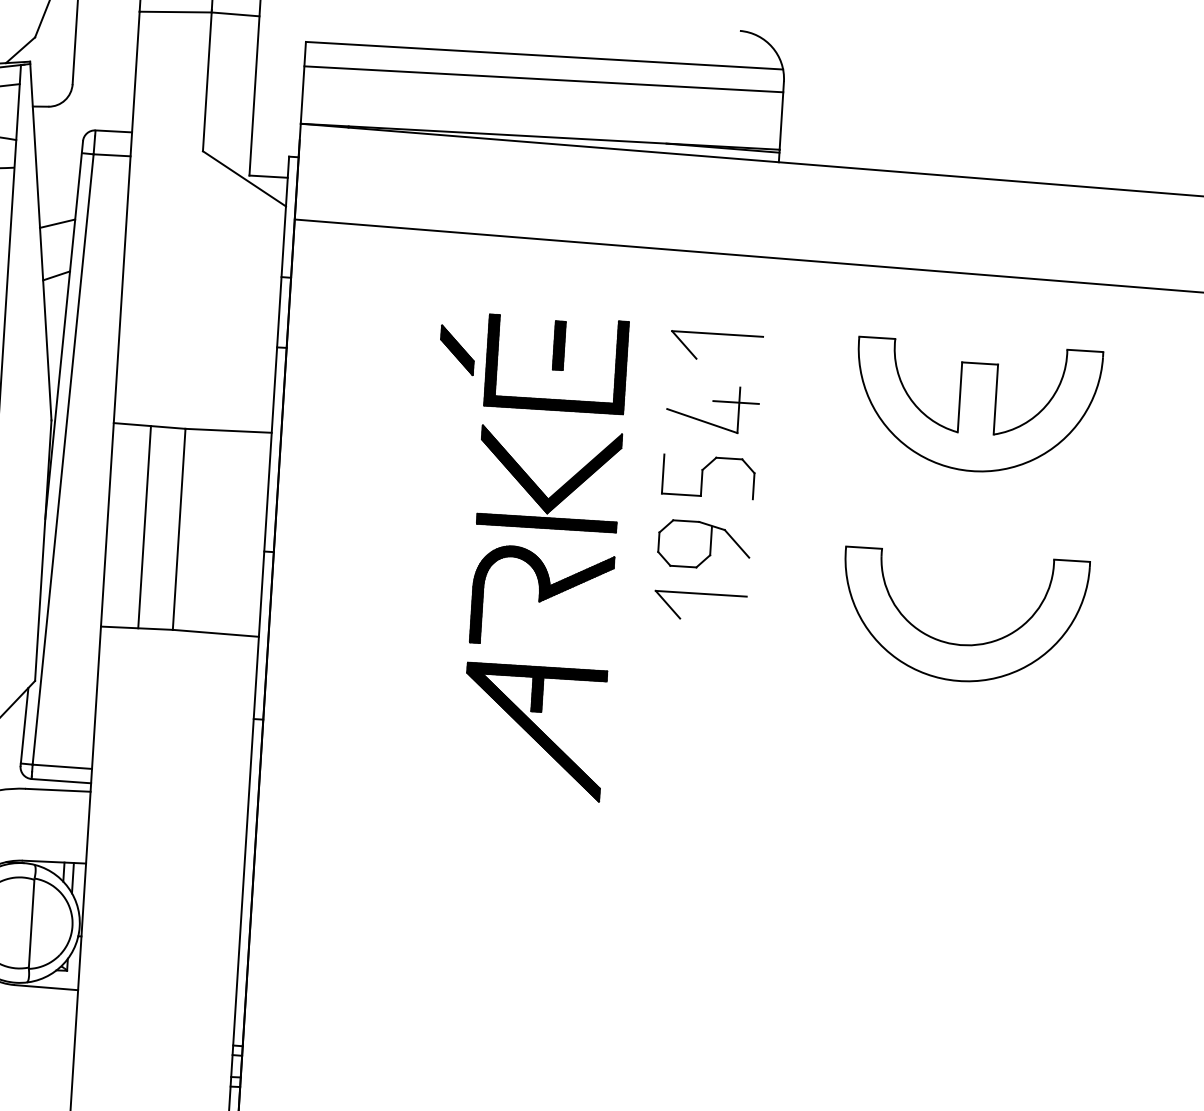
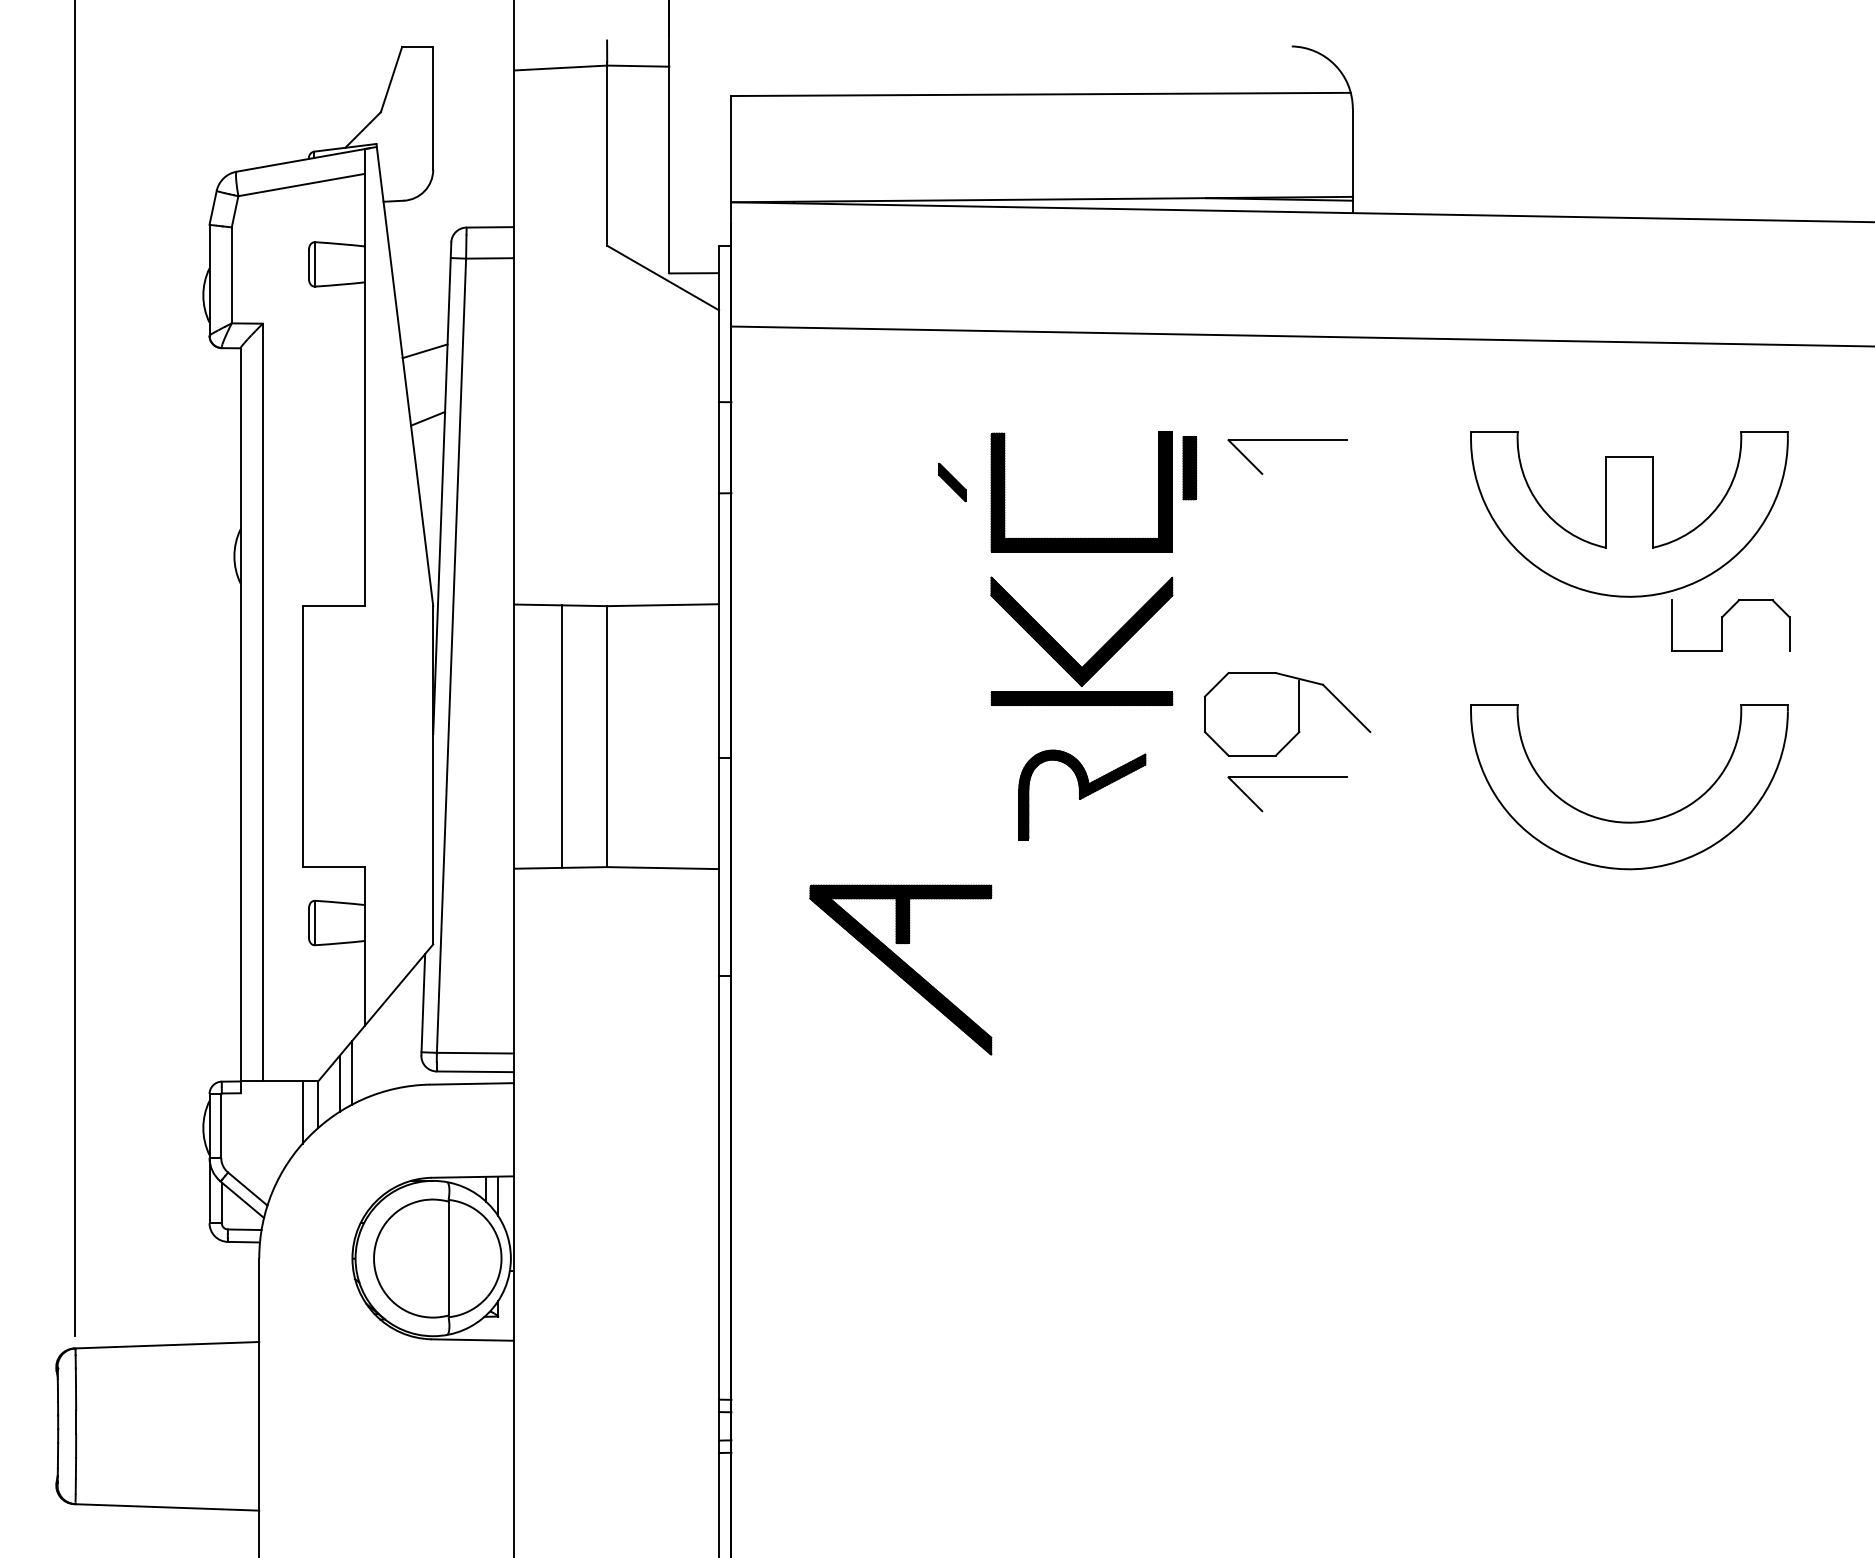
line: (543, 78) -> (1041, 124), removed
part: (559, 345) -> (1189, 468), moved
part: (457, 350) -> (952, 482), size x0.6
part: (713, 401) -> (1287, 527), removed
part: (702, 476) -> (1722, 625), moved
part: (704, 544) -> (1287, 713), size x1.4
part: (542, 596) -> (1082, 794), size x0.7
part: (533, 731) -> (900, 969), moved

